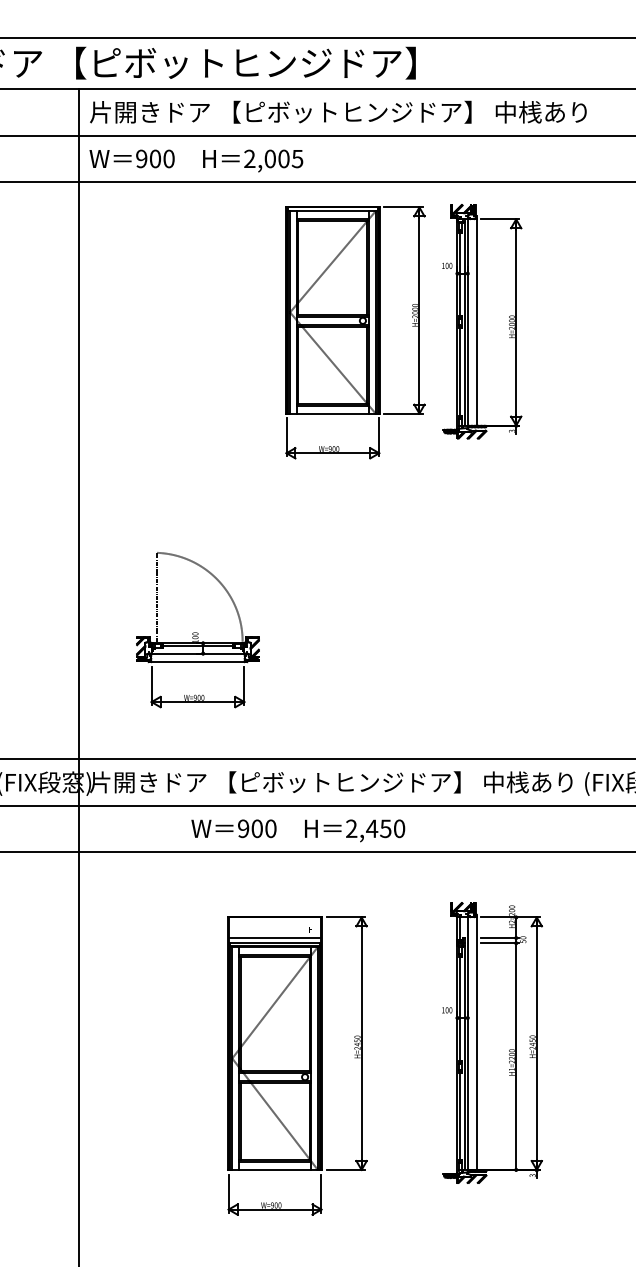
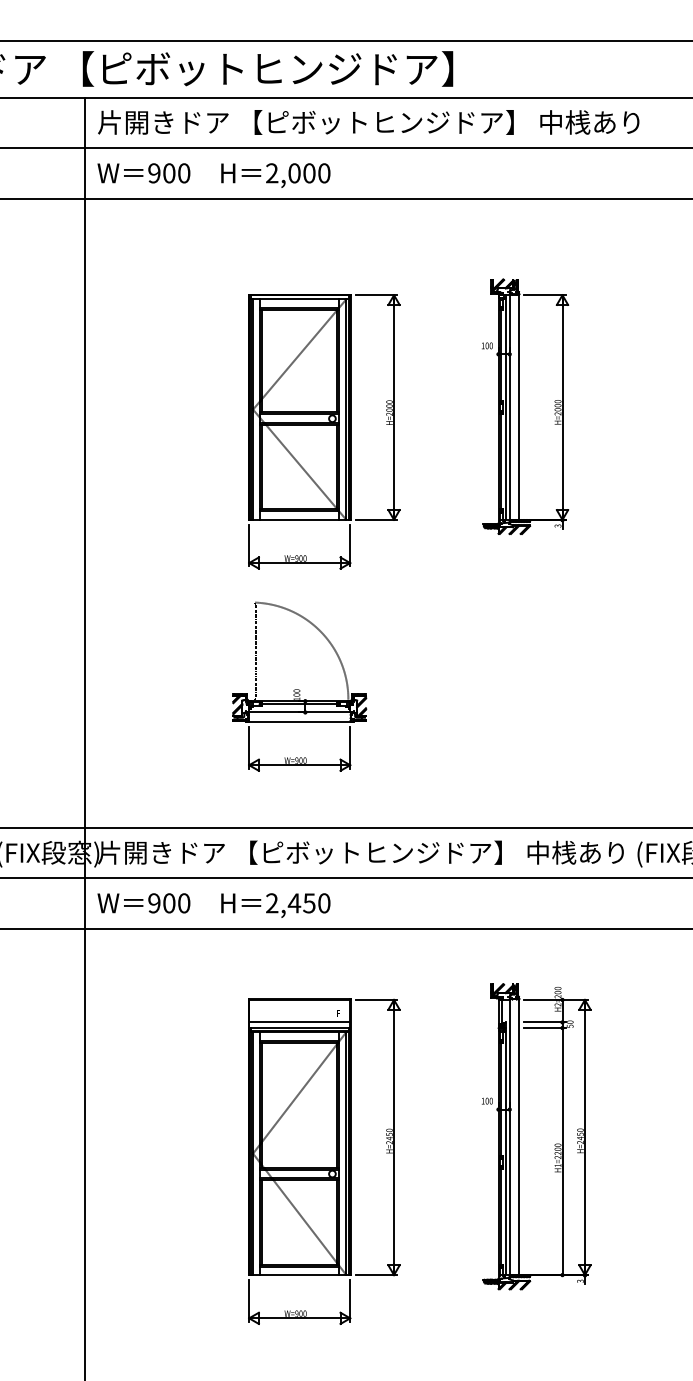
text: (297, 159) -> (324, 173), 2,005 -> 2,000
part: (482, 321) -> (525, 406), moved
part: (355, 332) -> (324, 431), moved
part: (197, 629) -> (299, 686), moved
text: (297, 830) -> (213, 905), moved

